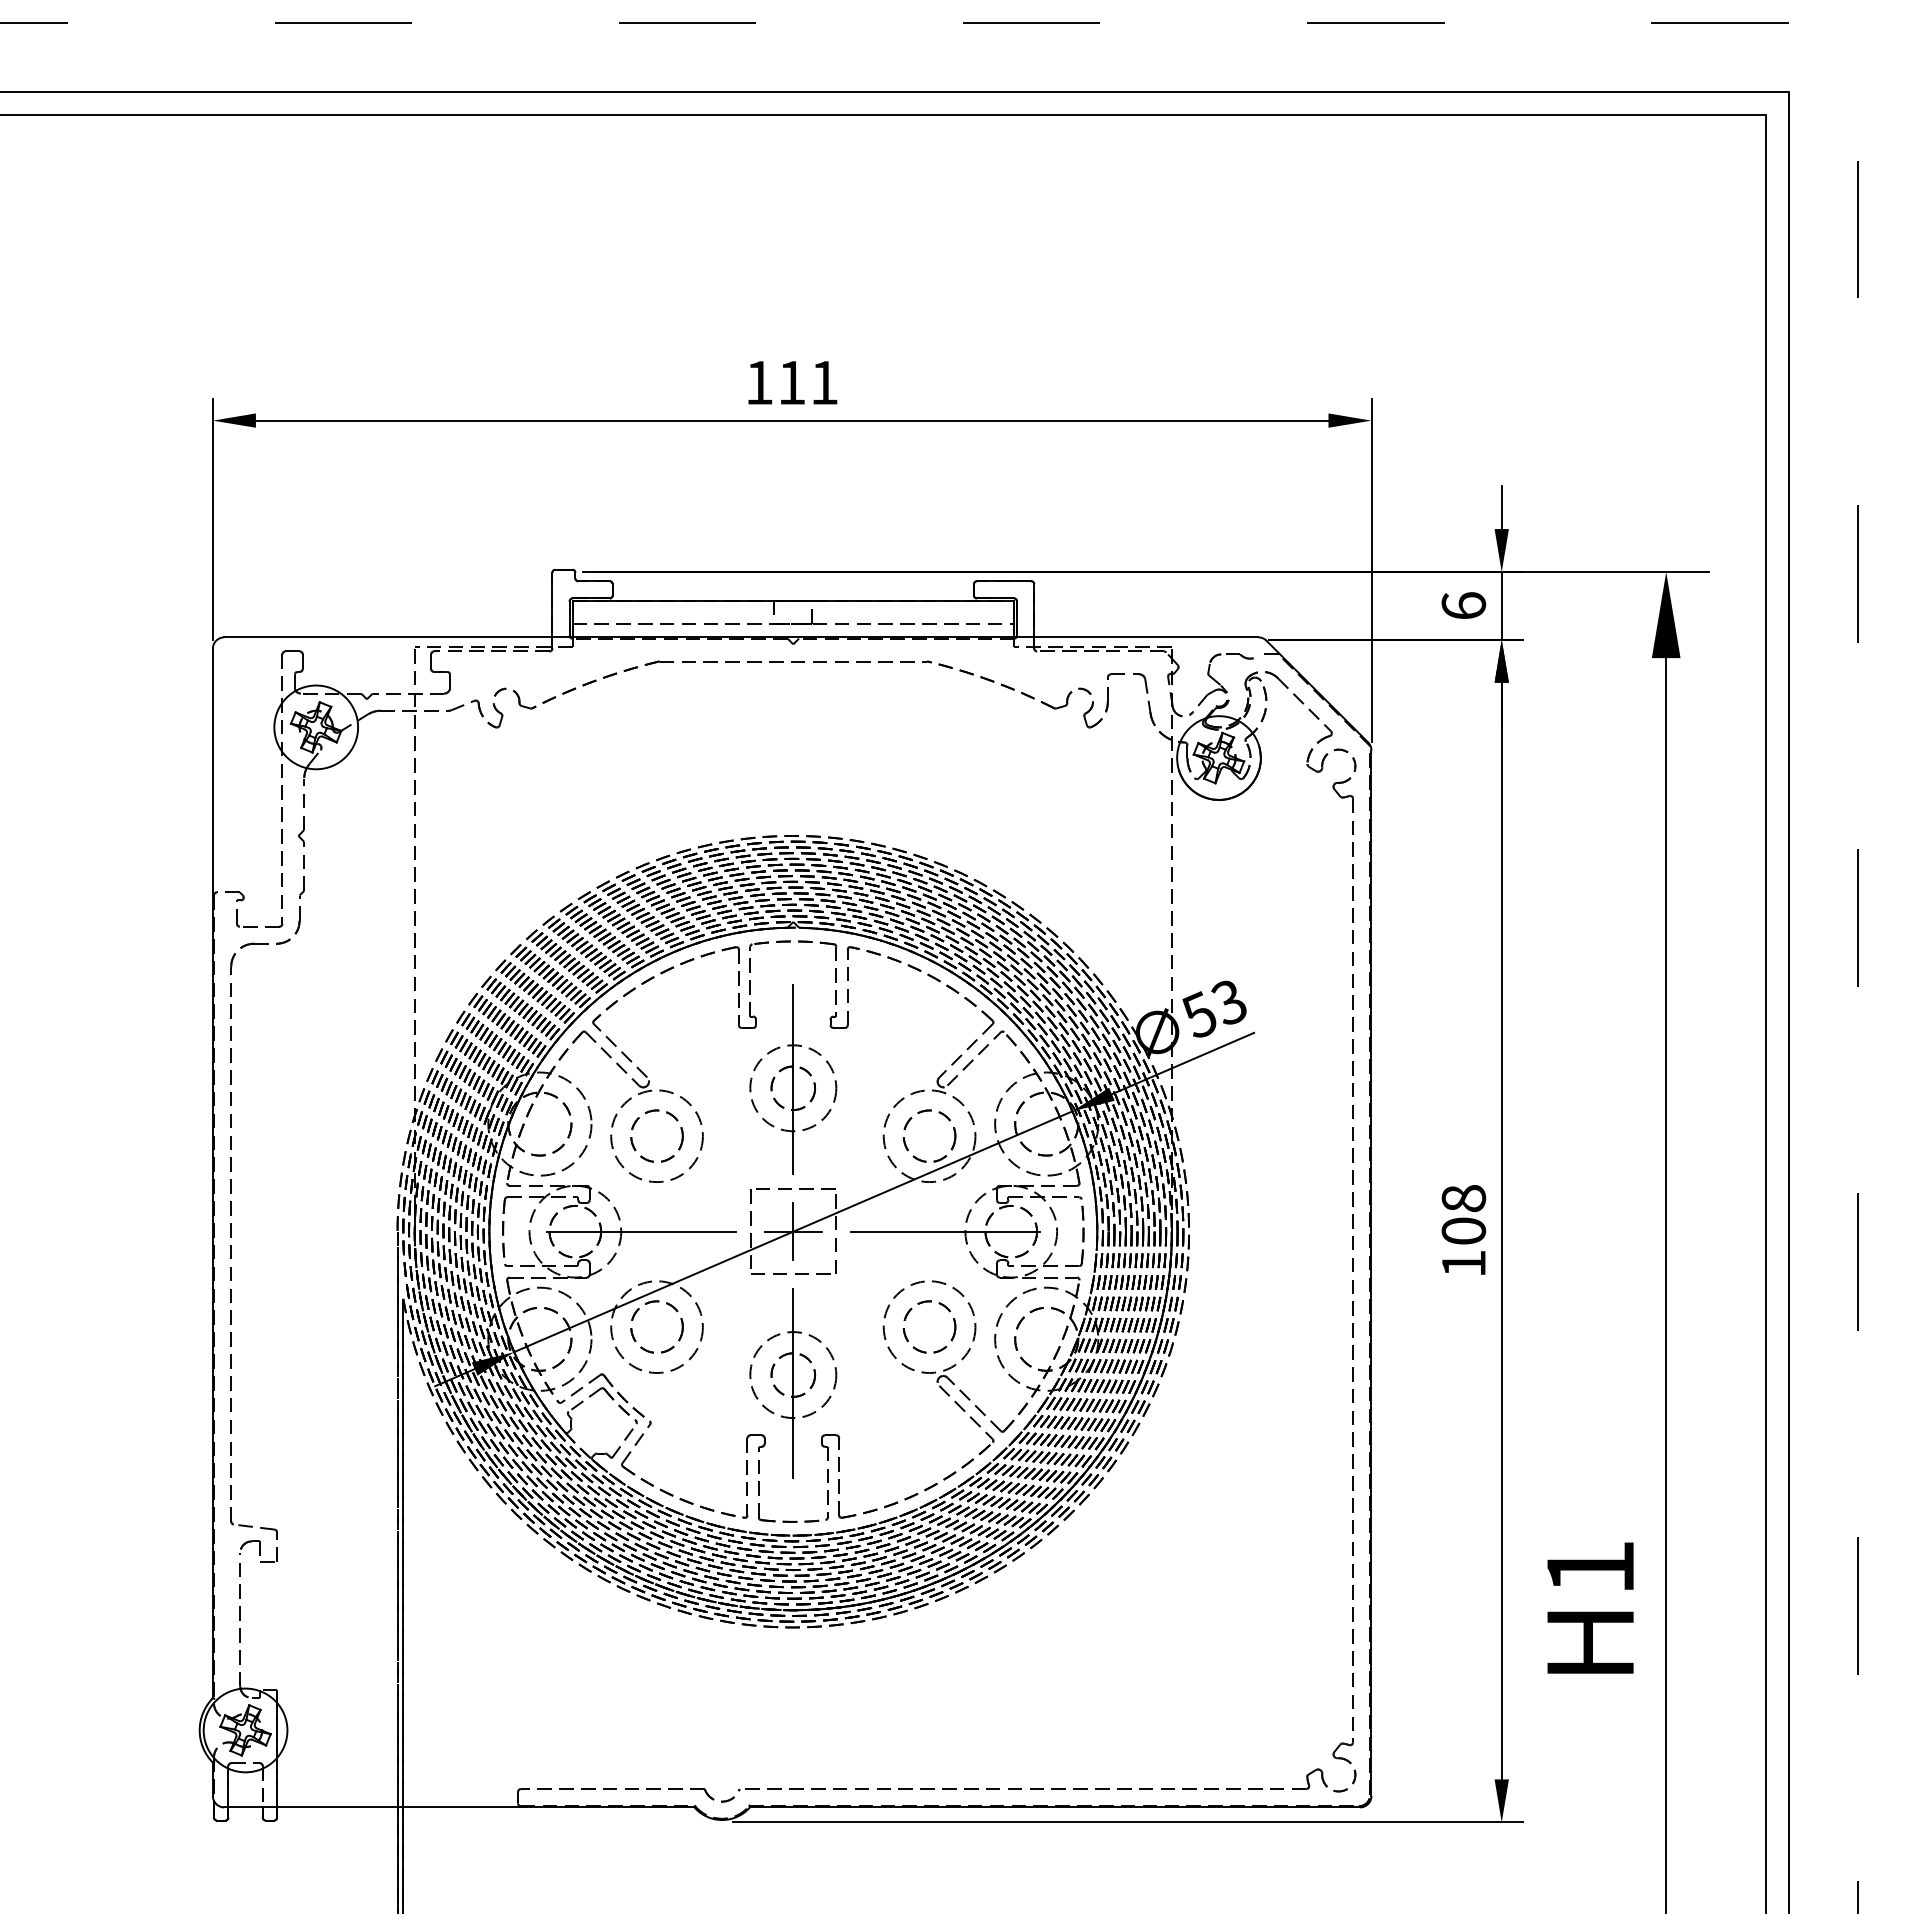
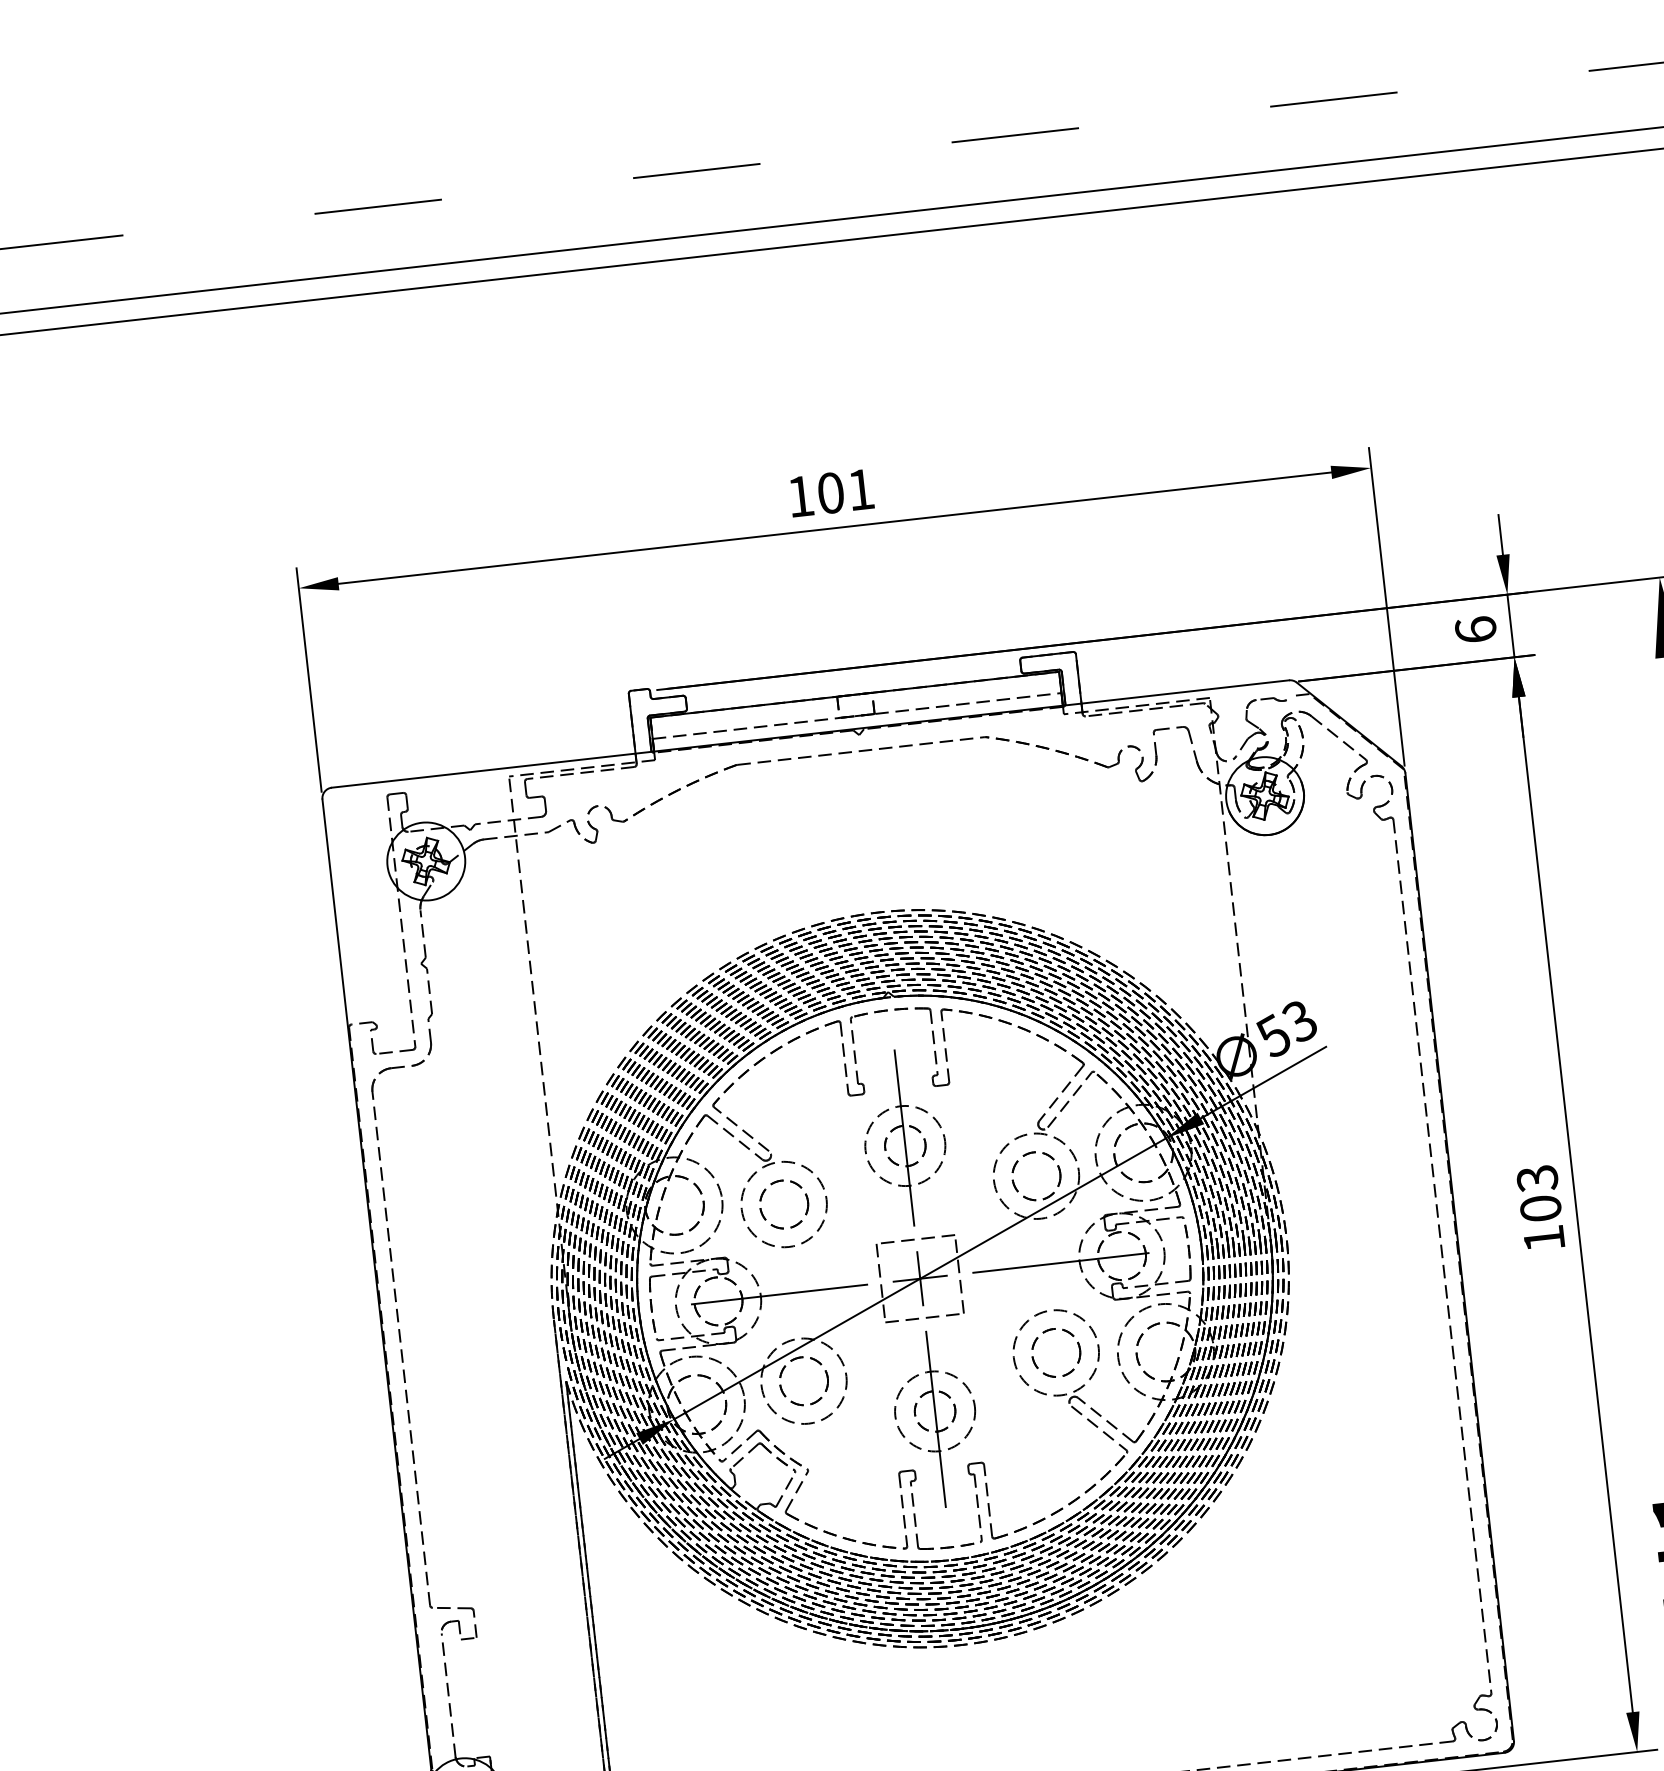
text: (791, 382) -> (830, 492), 111 -> 101
text: (1463, 1198) -> (1537, 1178), 108 -> 103

